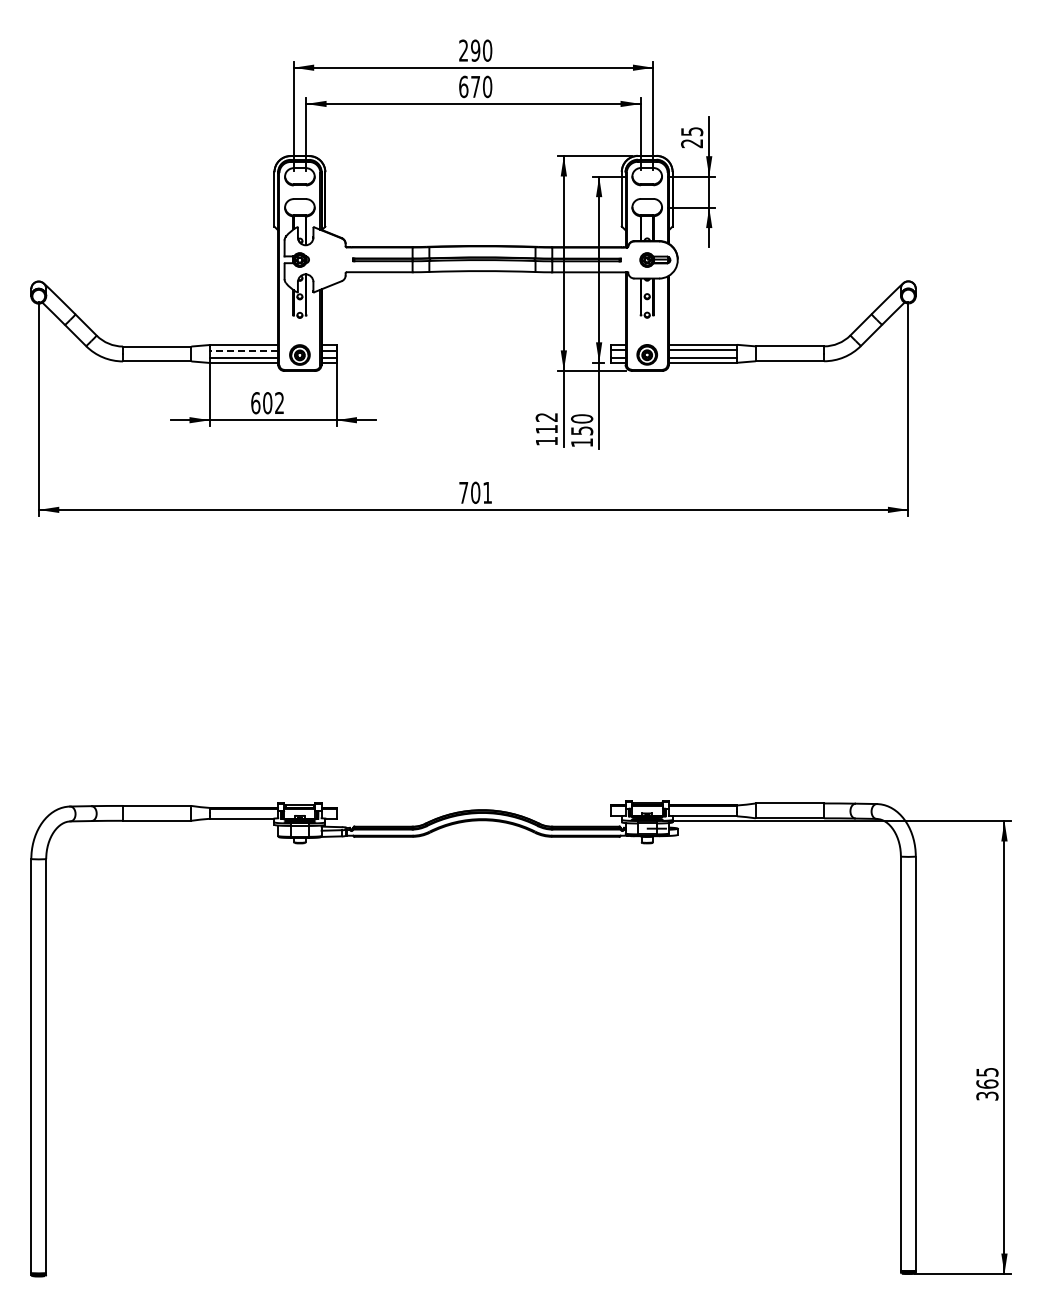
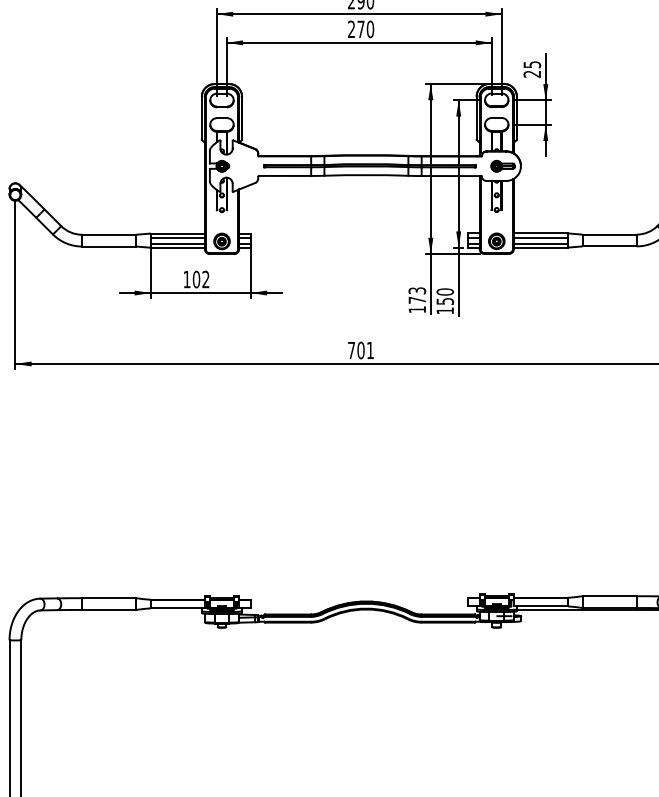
text: (463, 86) -> (351, 29), 670 -> 270
line: (243, 350) -> (177, 237), dashed -> solid
text: (255, 403) -> (186, 279), 602 -> 102
text: (546, 423) -> (417, 295), 112 -> 173

